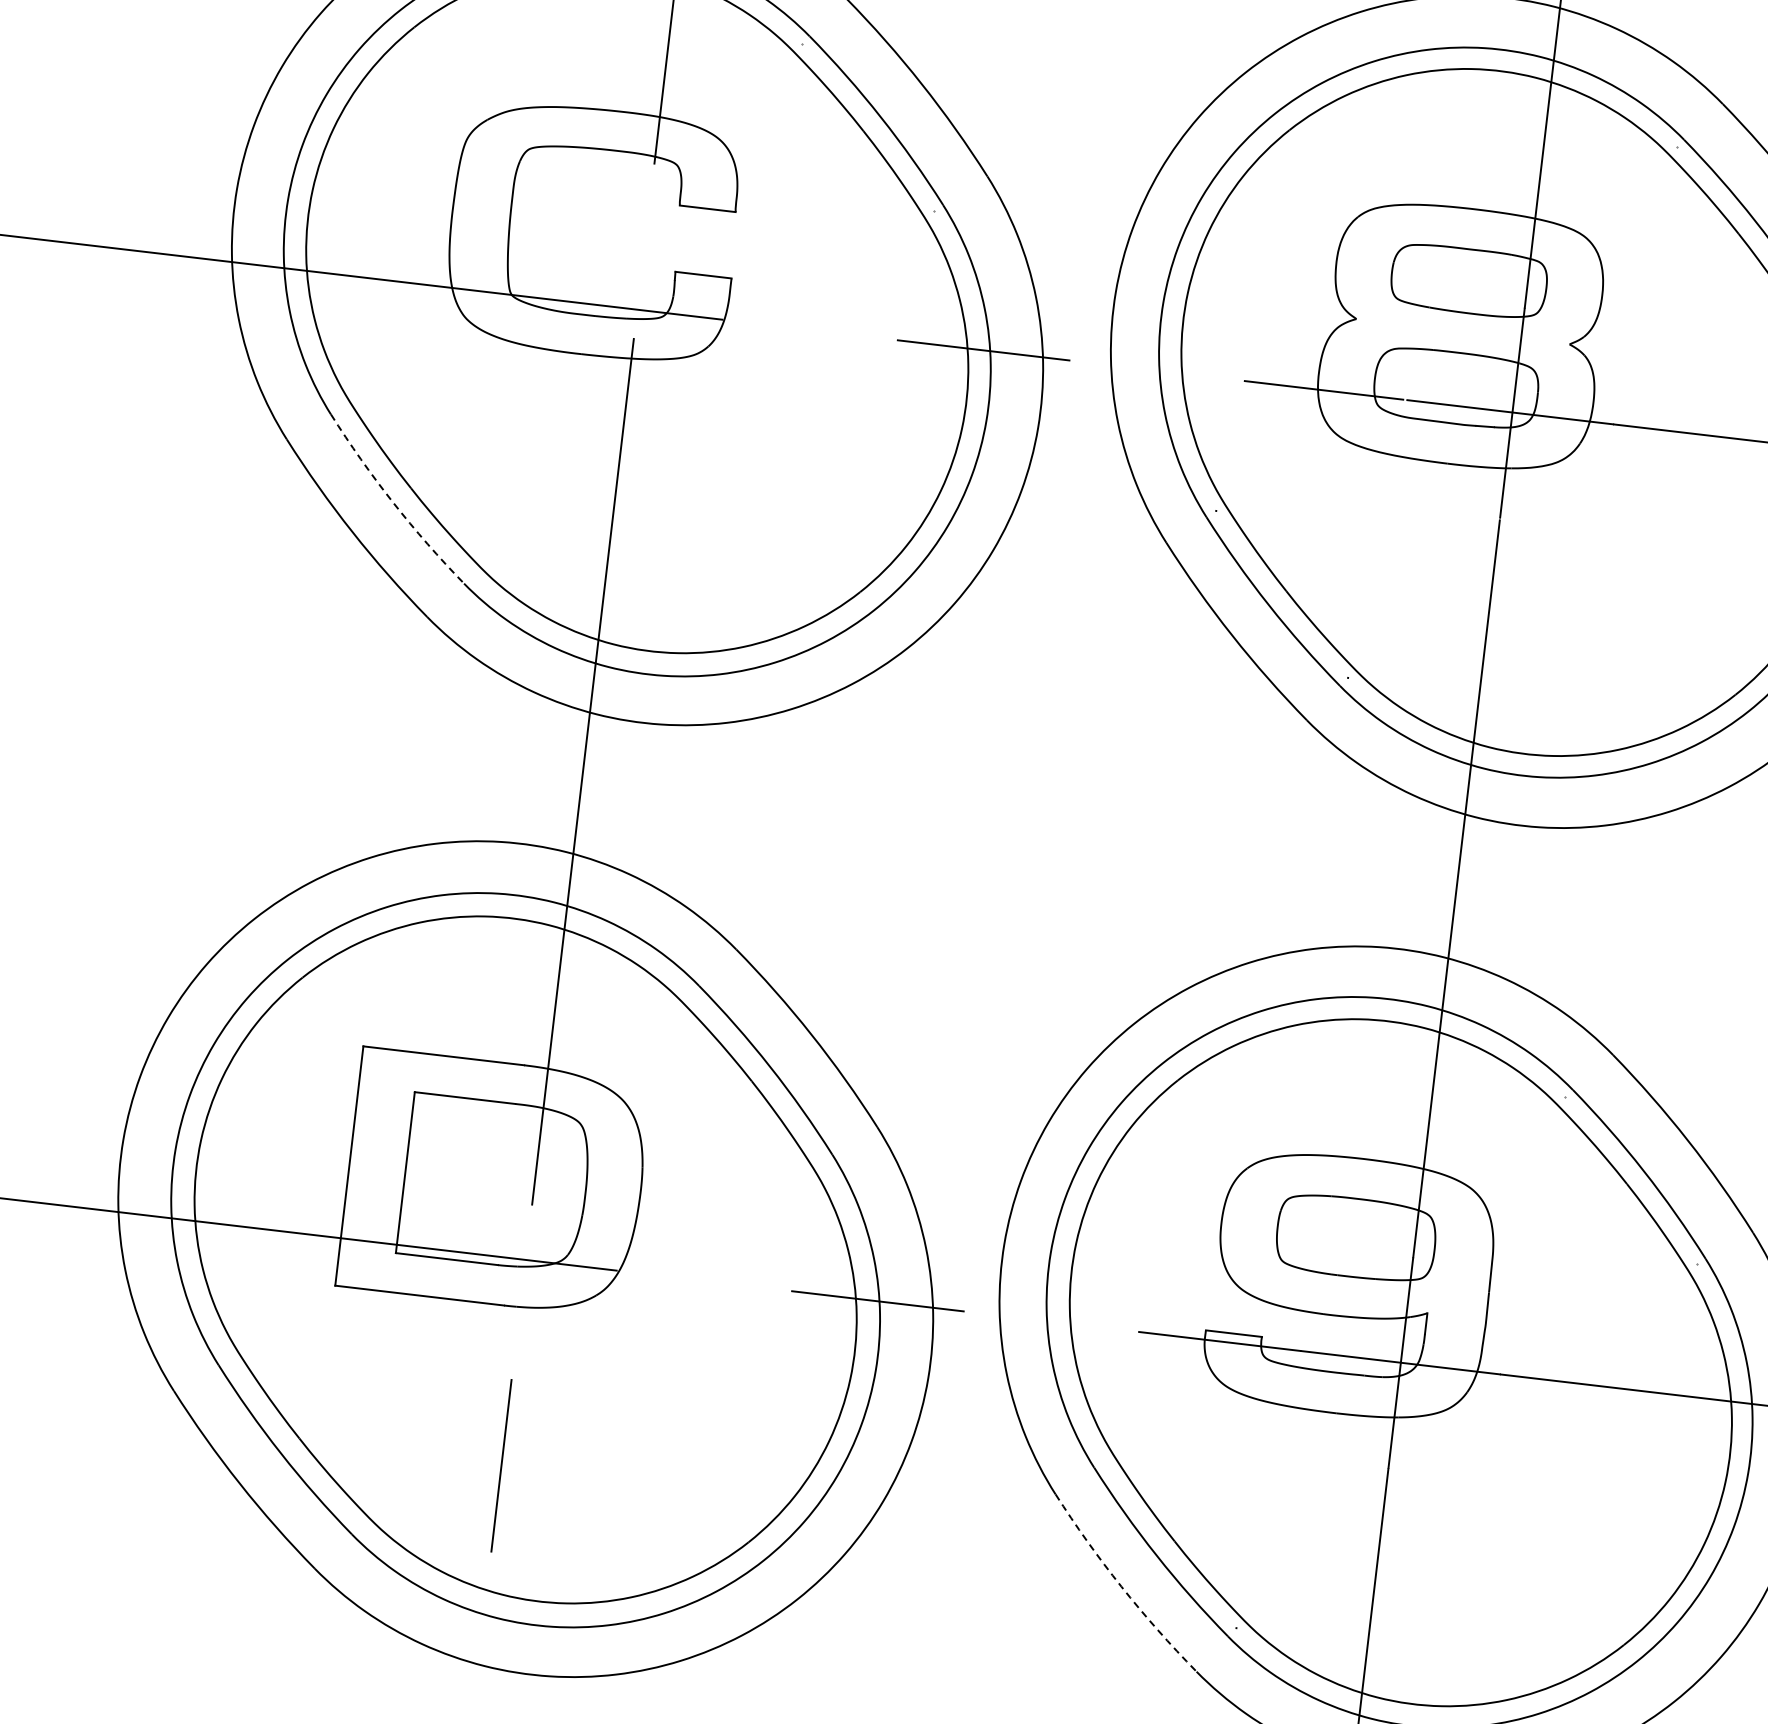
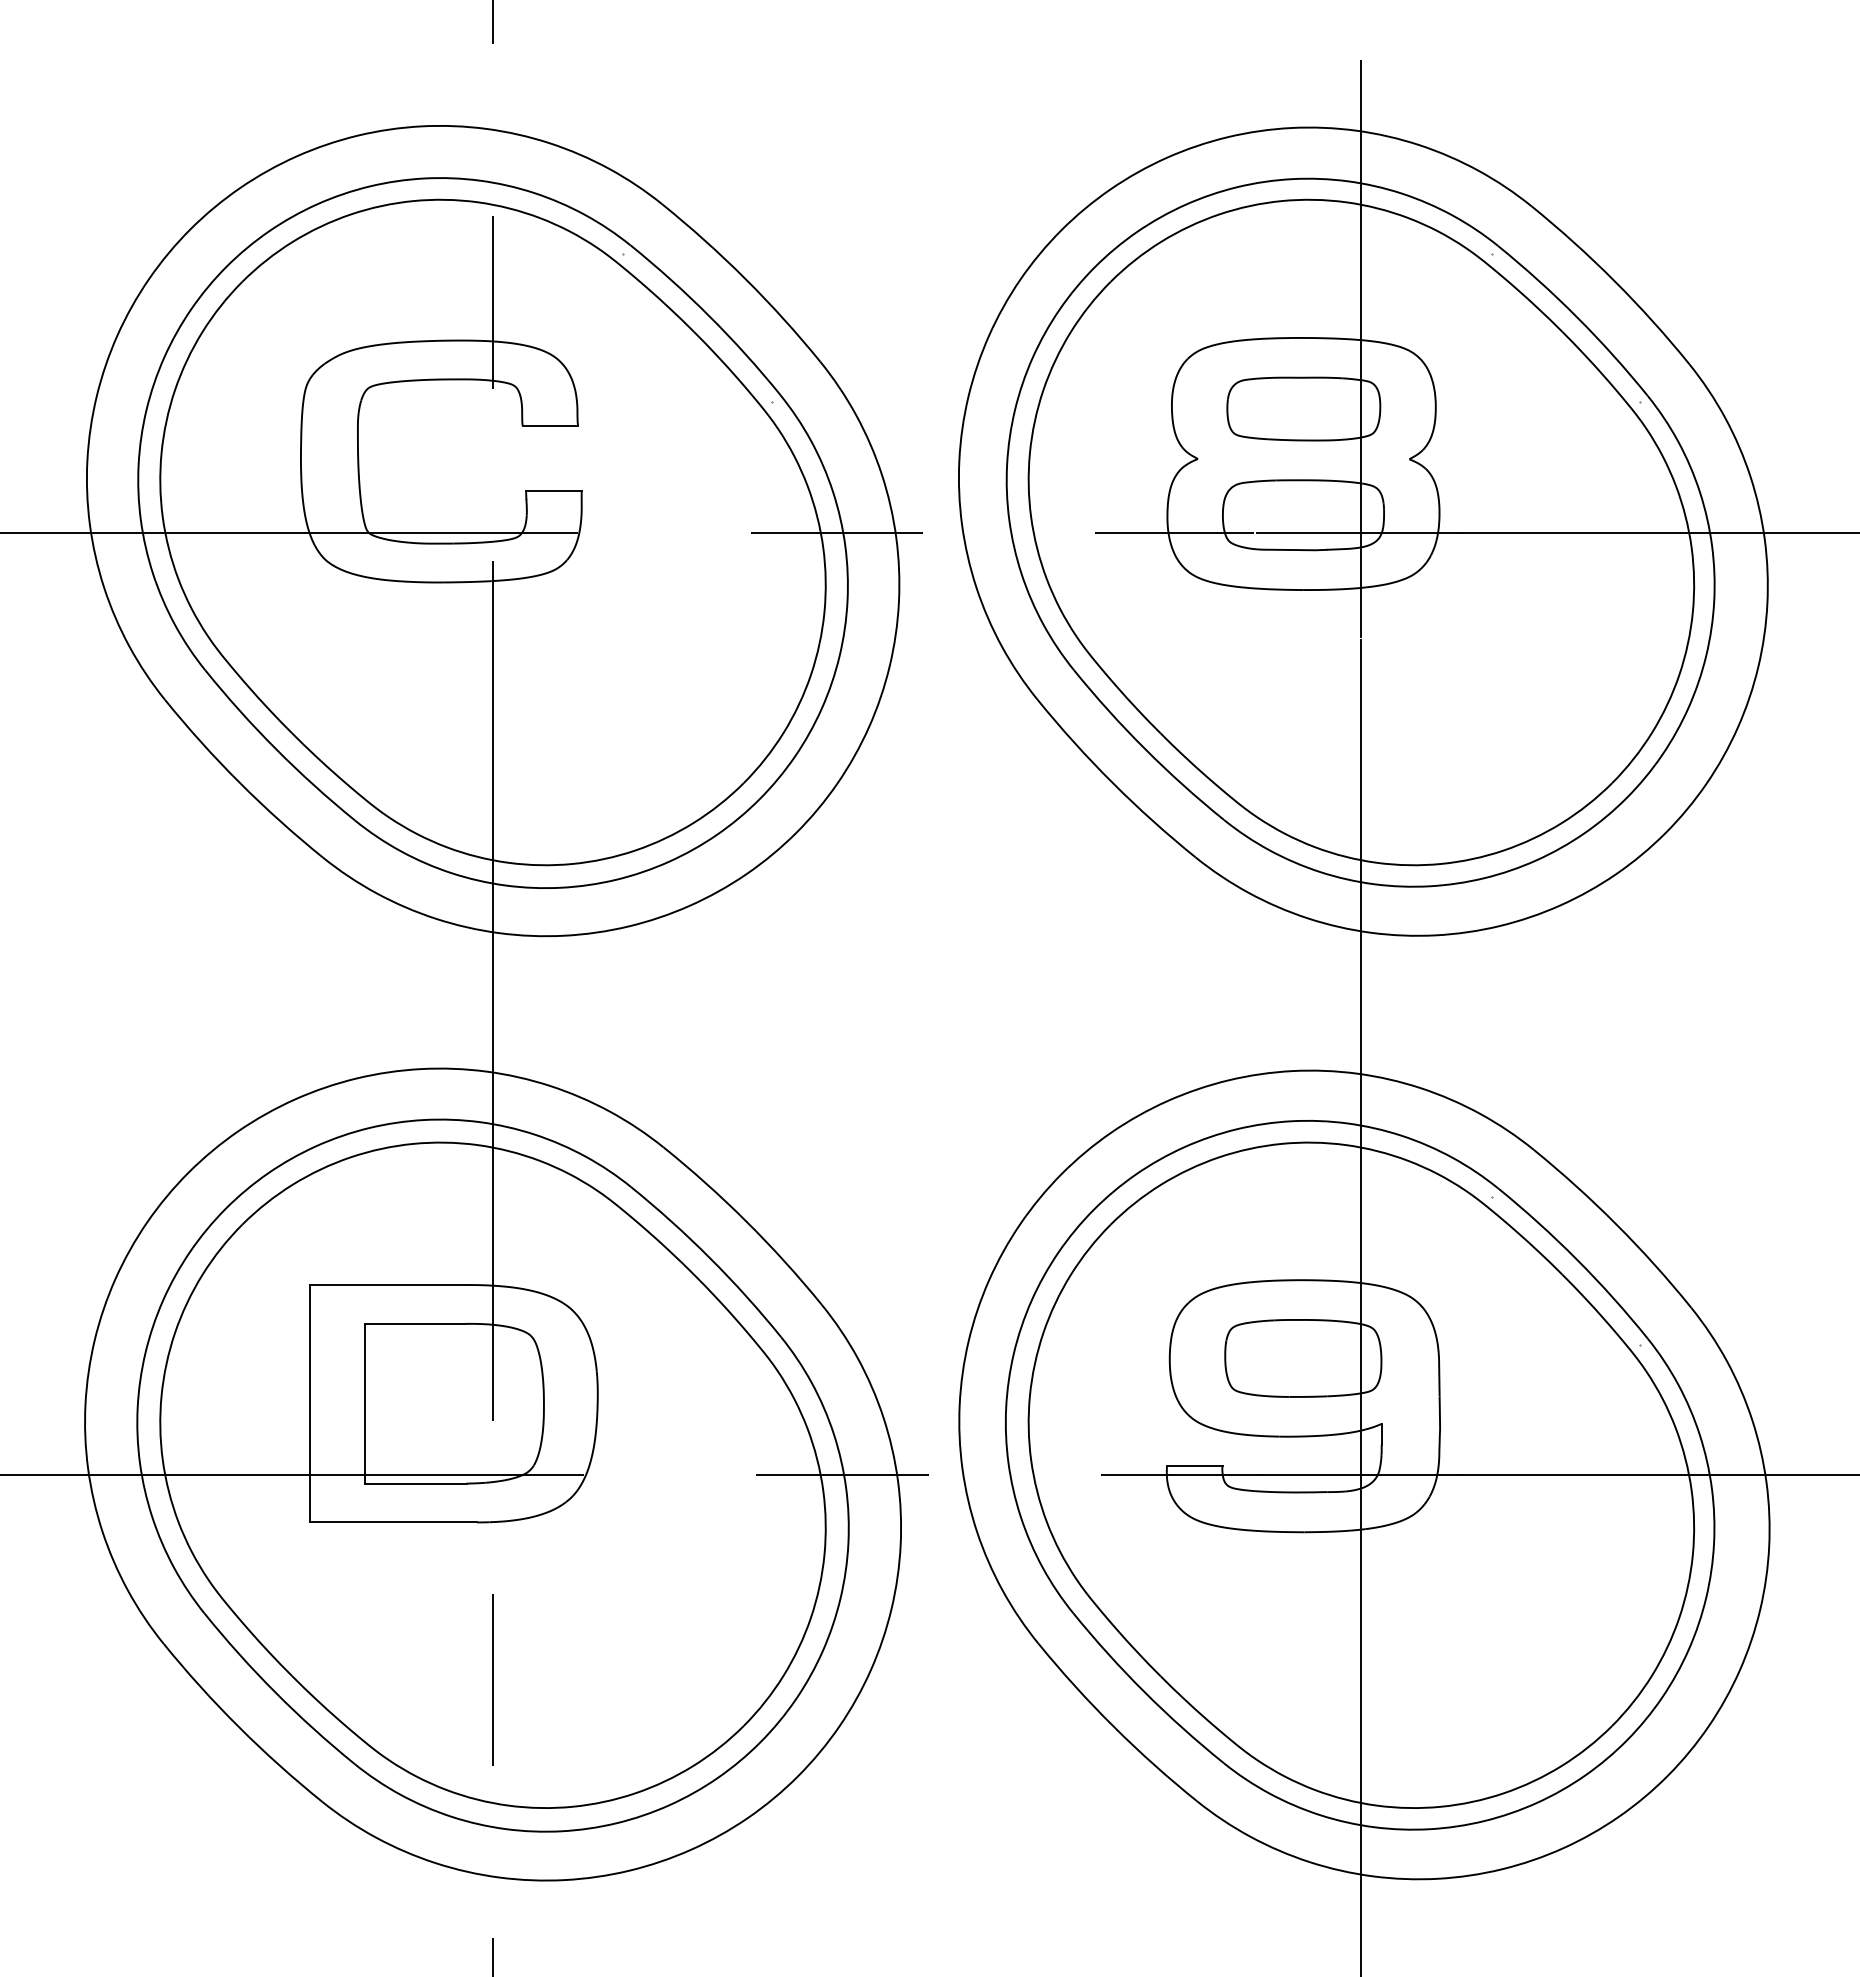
arc: (393, 502) -> (276, 749), dashed -> solid
arc: (1121, 1586) -> (1113, 1726), dashed -> solid

